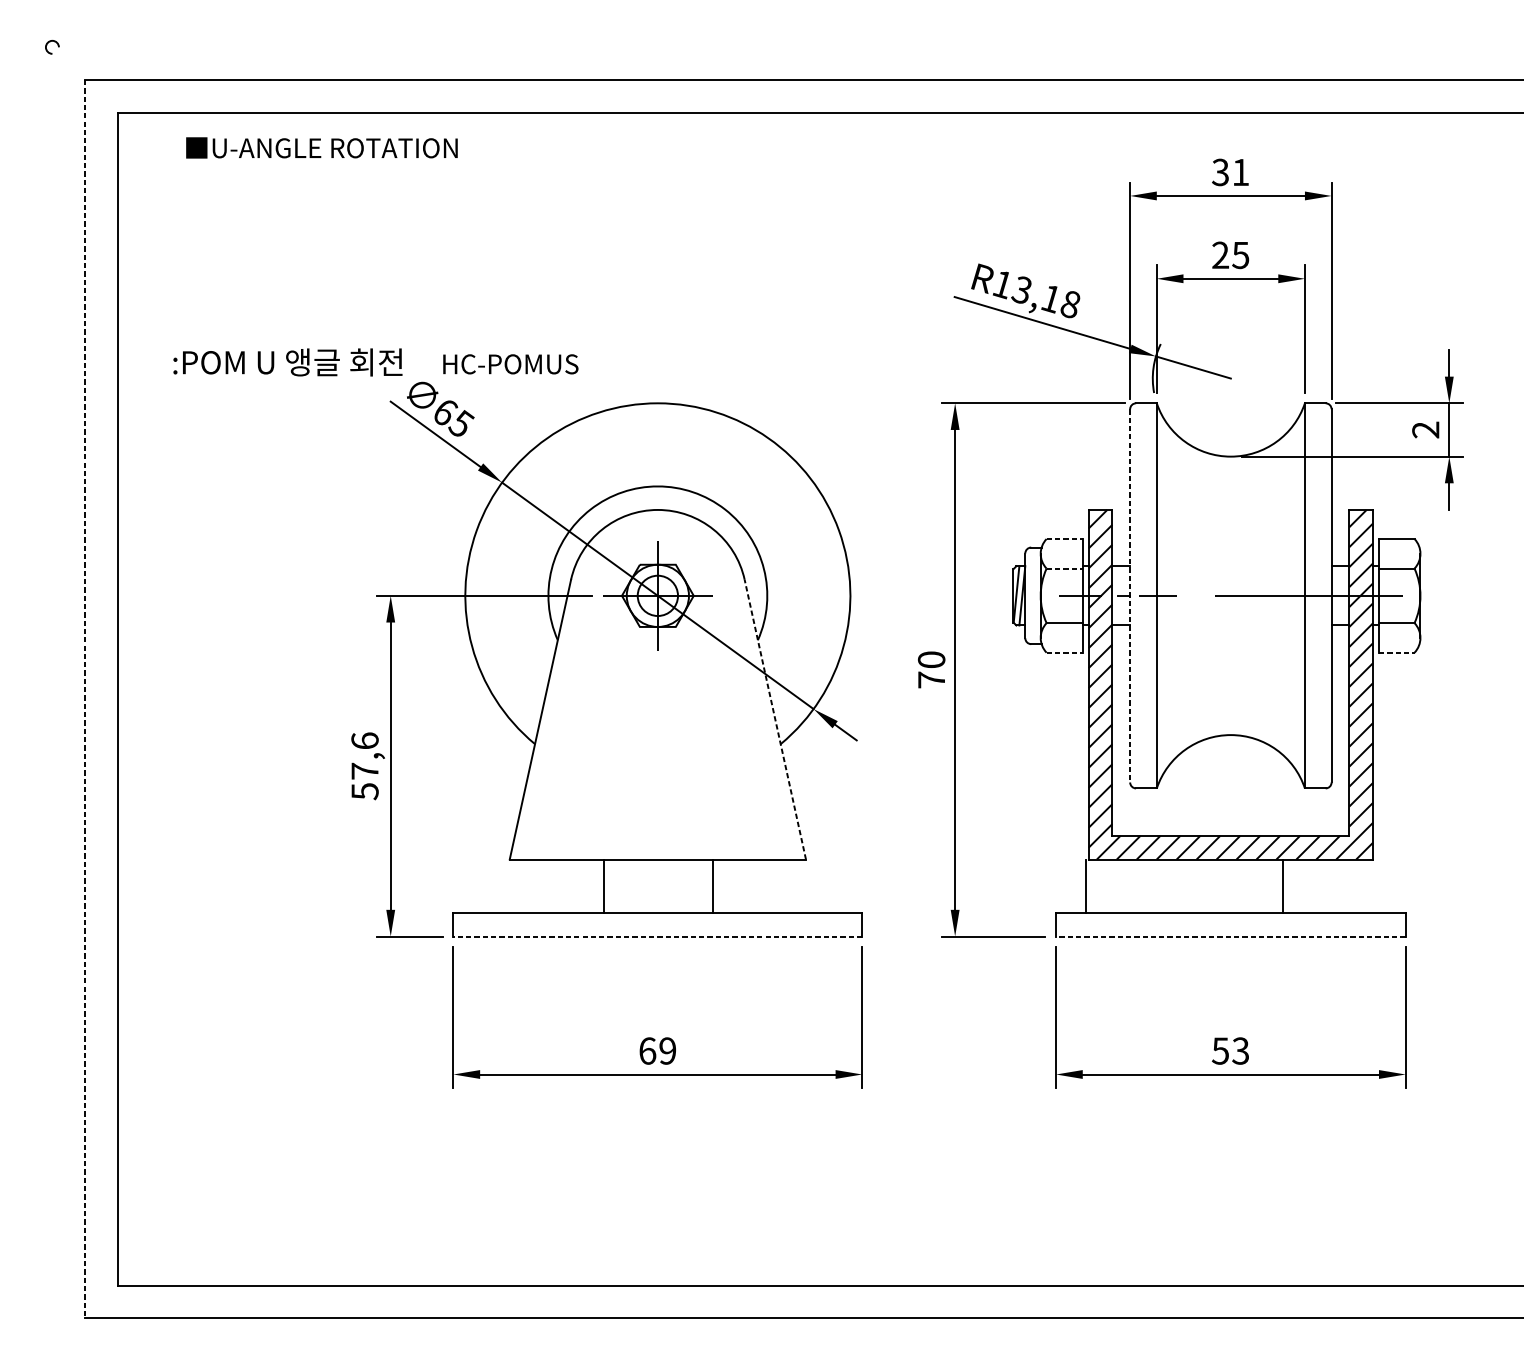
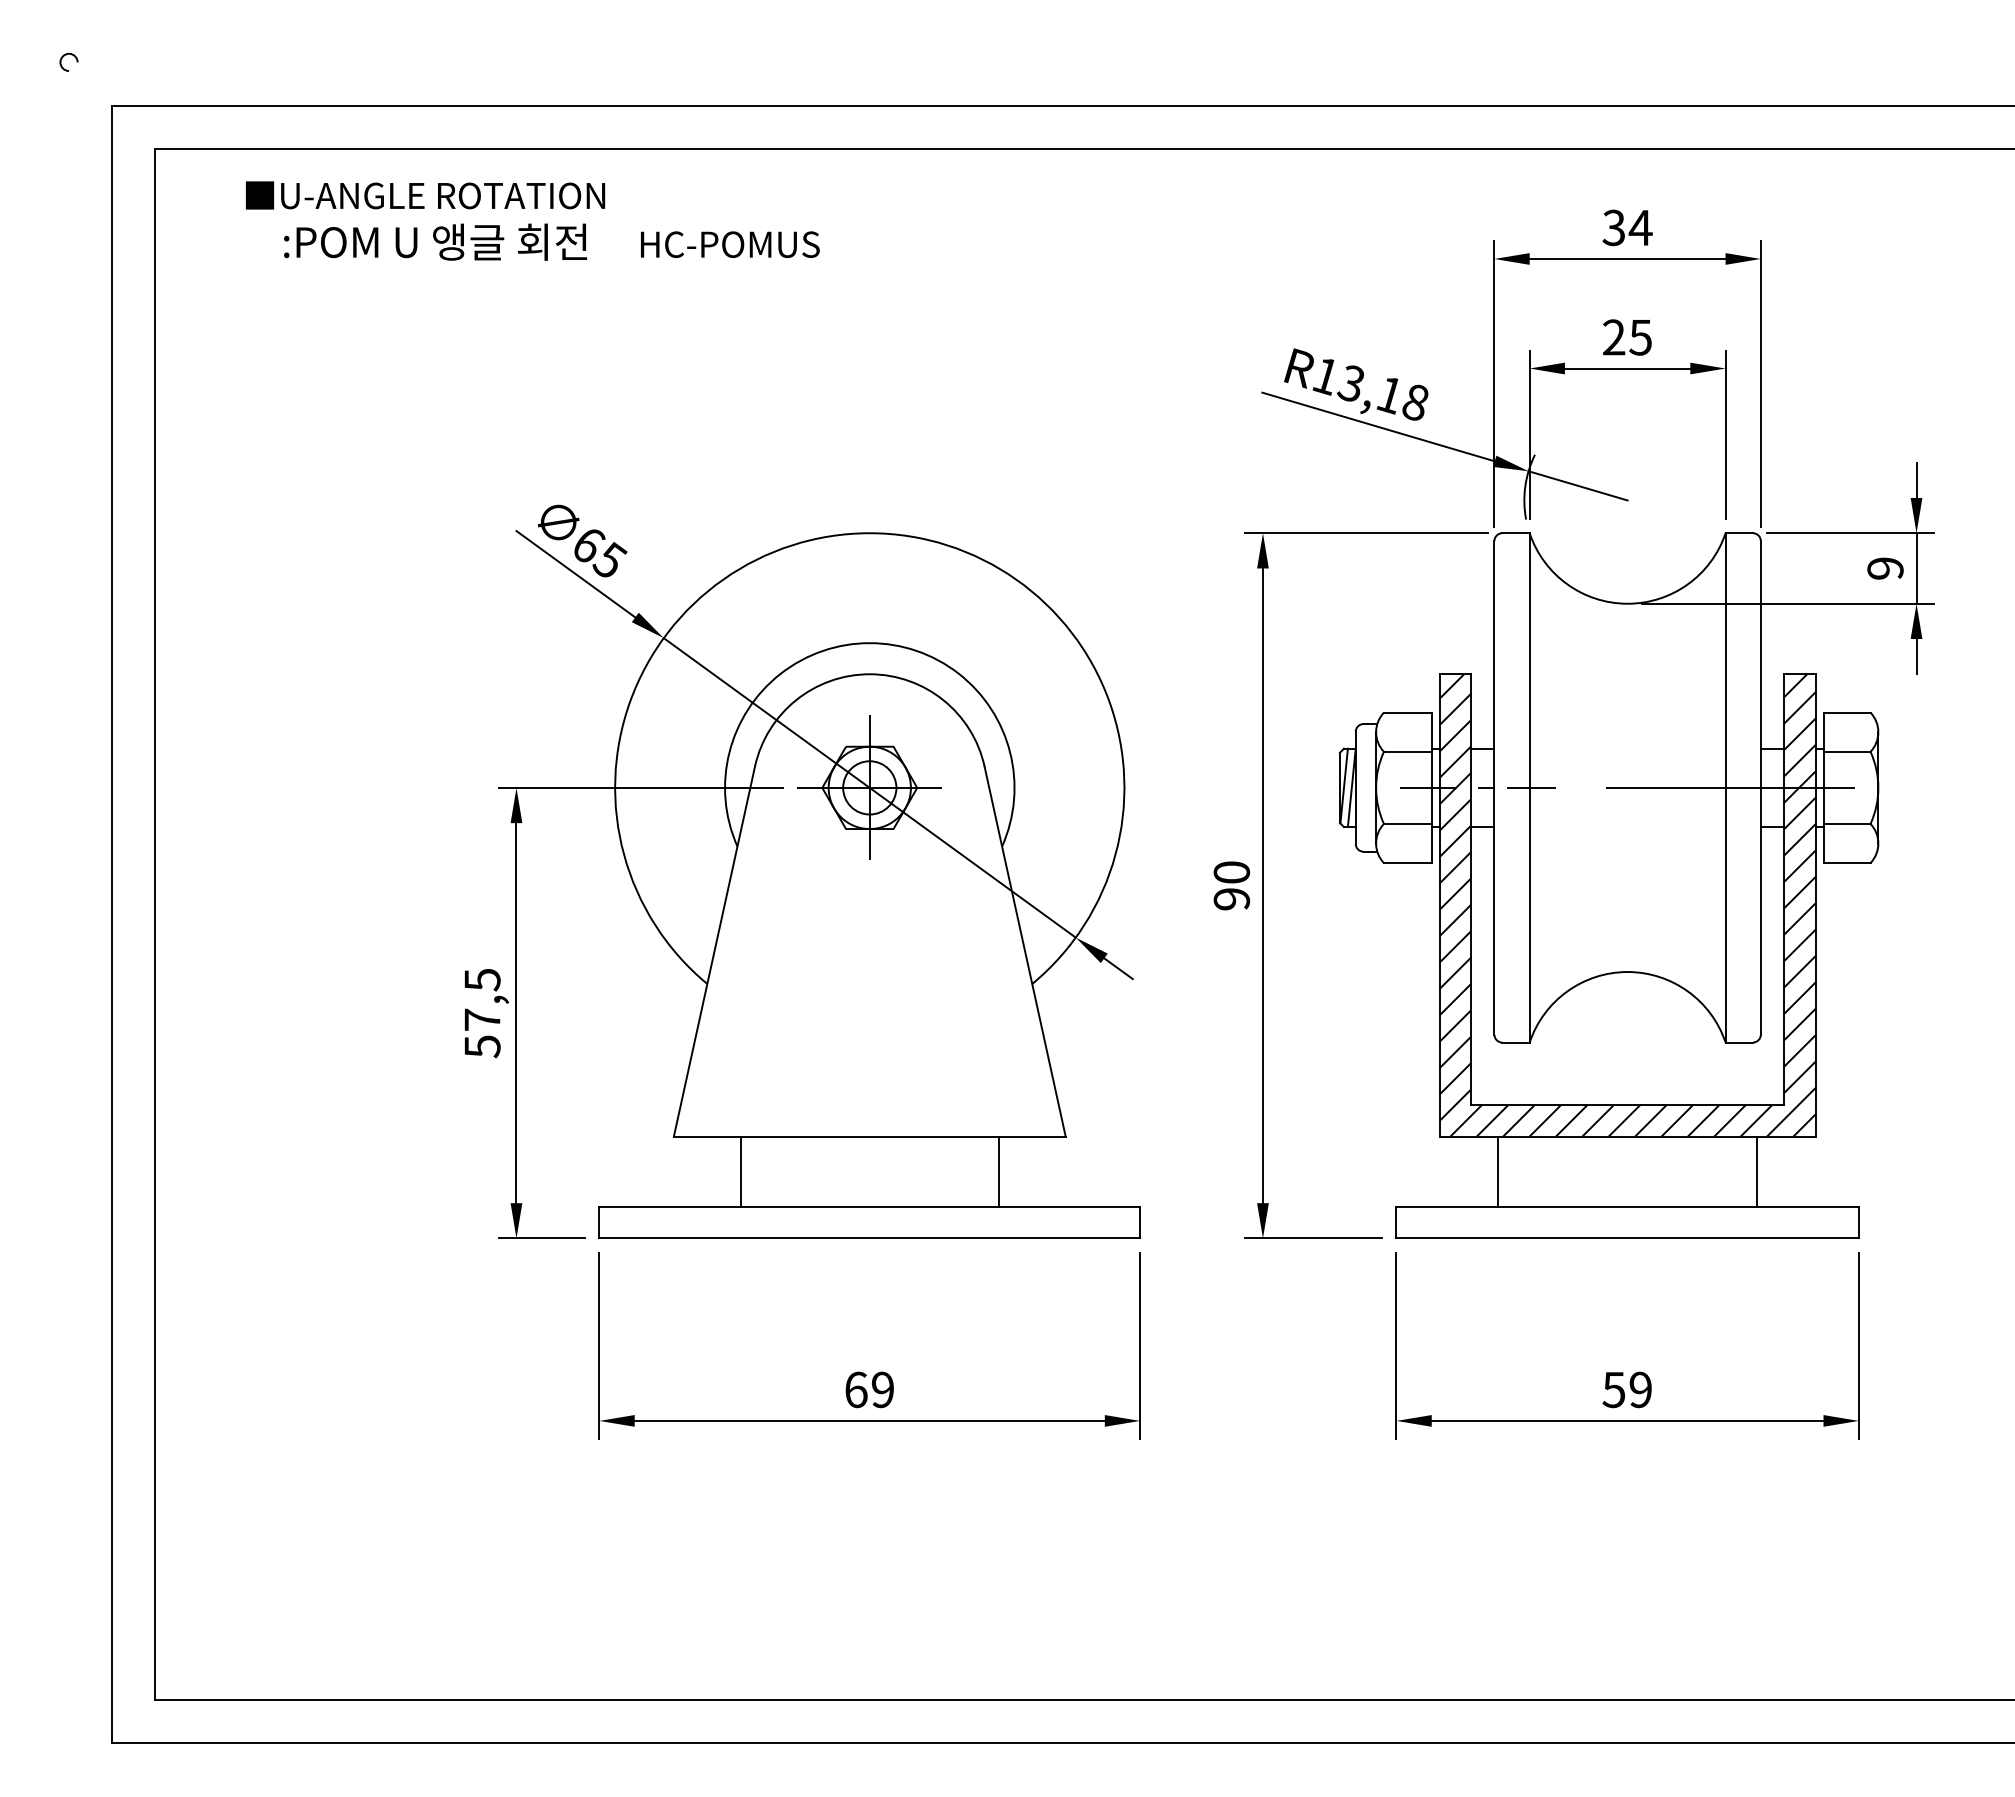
text: (1240, 172) -> (1640, 227), 31 -> 34
text: (375, 361) -> (551, 241), moved
text: (1425, 429) -> (1885, 568), 2 -> 9
line: (1064, 538) -> (1407, 712), dashed -> solid
line: (1064, 568) -> (1407, 751), dashed -> solid
line: (1130, 595) -> (1494, 787), dashed -> solid
line: (1064, 653) -> (1407, 863), dashed -> solid
line: (1397, 653) -> (1847, 863), dashed -> solid
text: (931, 680) -> (1231, 899), 70 -> 90
line: (85, 699) -> (112, 924), dashed -> solid
line: (775, 719) -> (1025, 951), dashed -> solid
text: (365, 740) -> (482, 979), 57,6 -> 57,5
line: (603, 885) -> (740, 1171), moved
line: (713, 885) -> (999, 1171), moved
line: (1086, 885) -> (1498, 1171), moved
line: (1282, 885) -> (1756, 1171), moved
line: (657, 936) -> (869, 1238), dashed -> solid
line: (1230, 936) -> (1627, 1238), dashed -> solid
text: (1240, 1050) -> (1640, 1389), 53 -> 59

